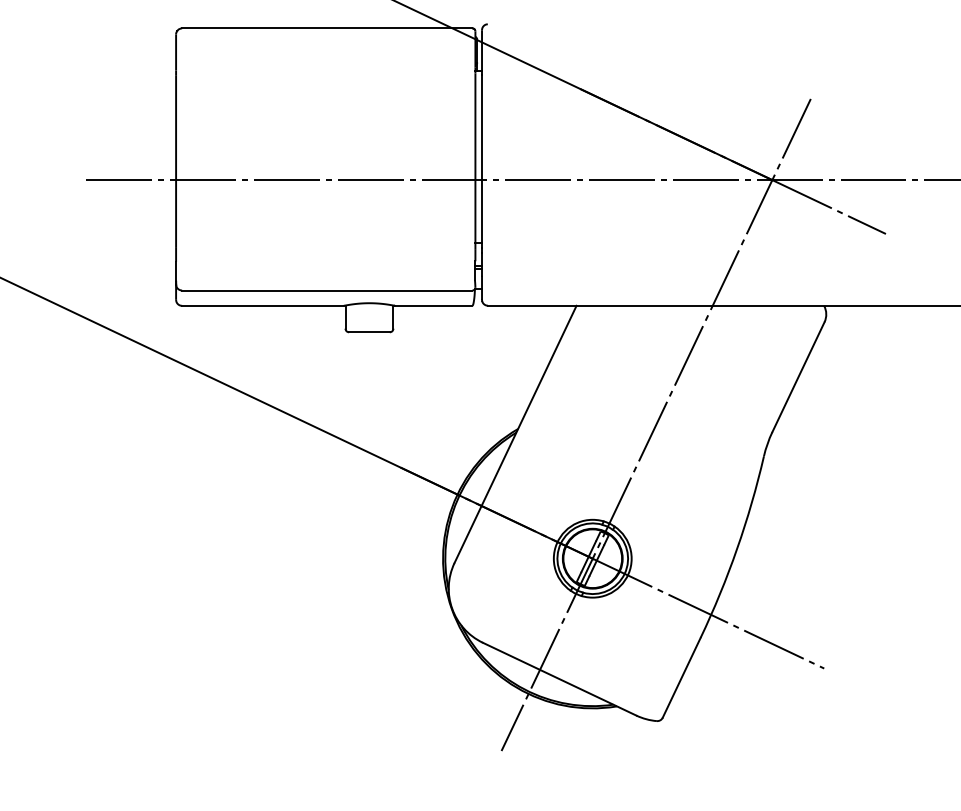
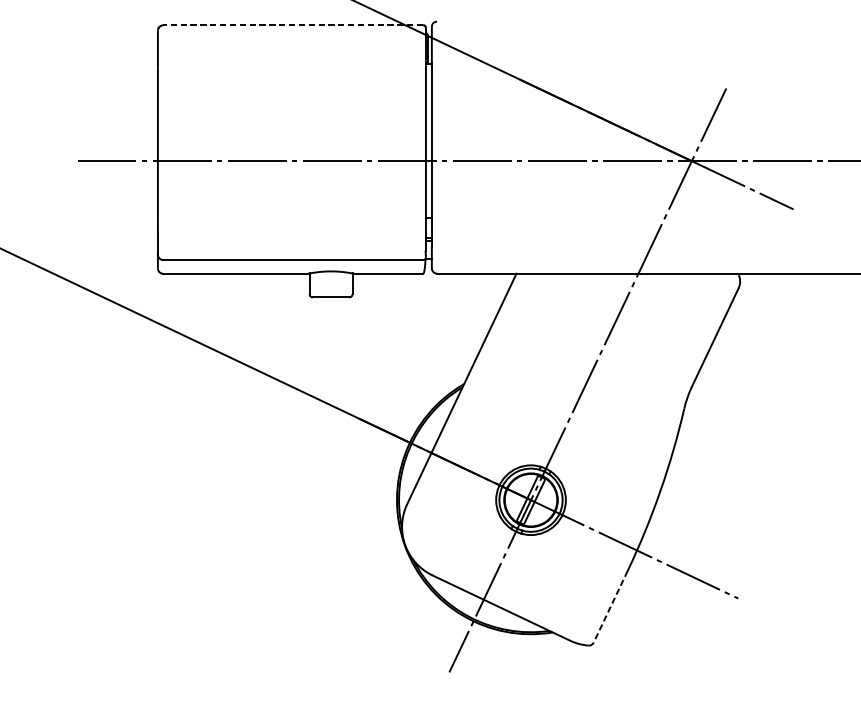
line: (326, 28) -> (292, 25), solid -> dashed
line: (681, 678) -> (610, 607), solid -> dashed

